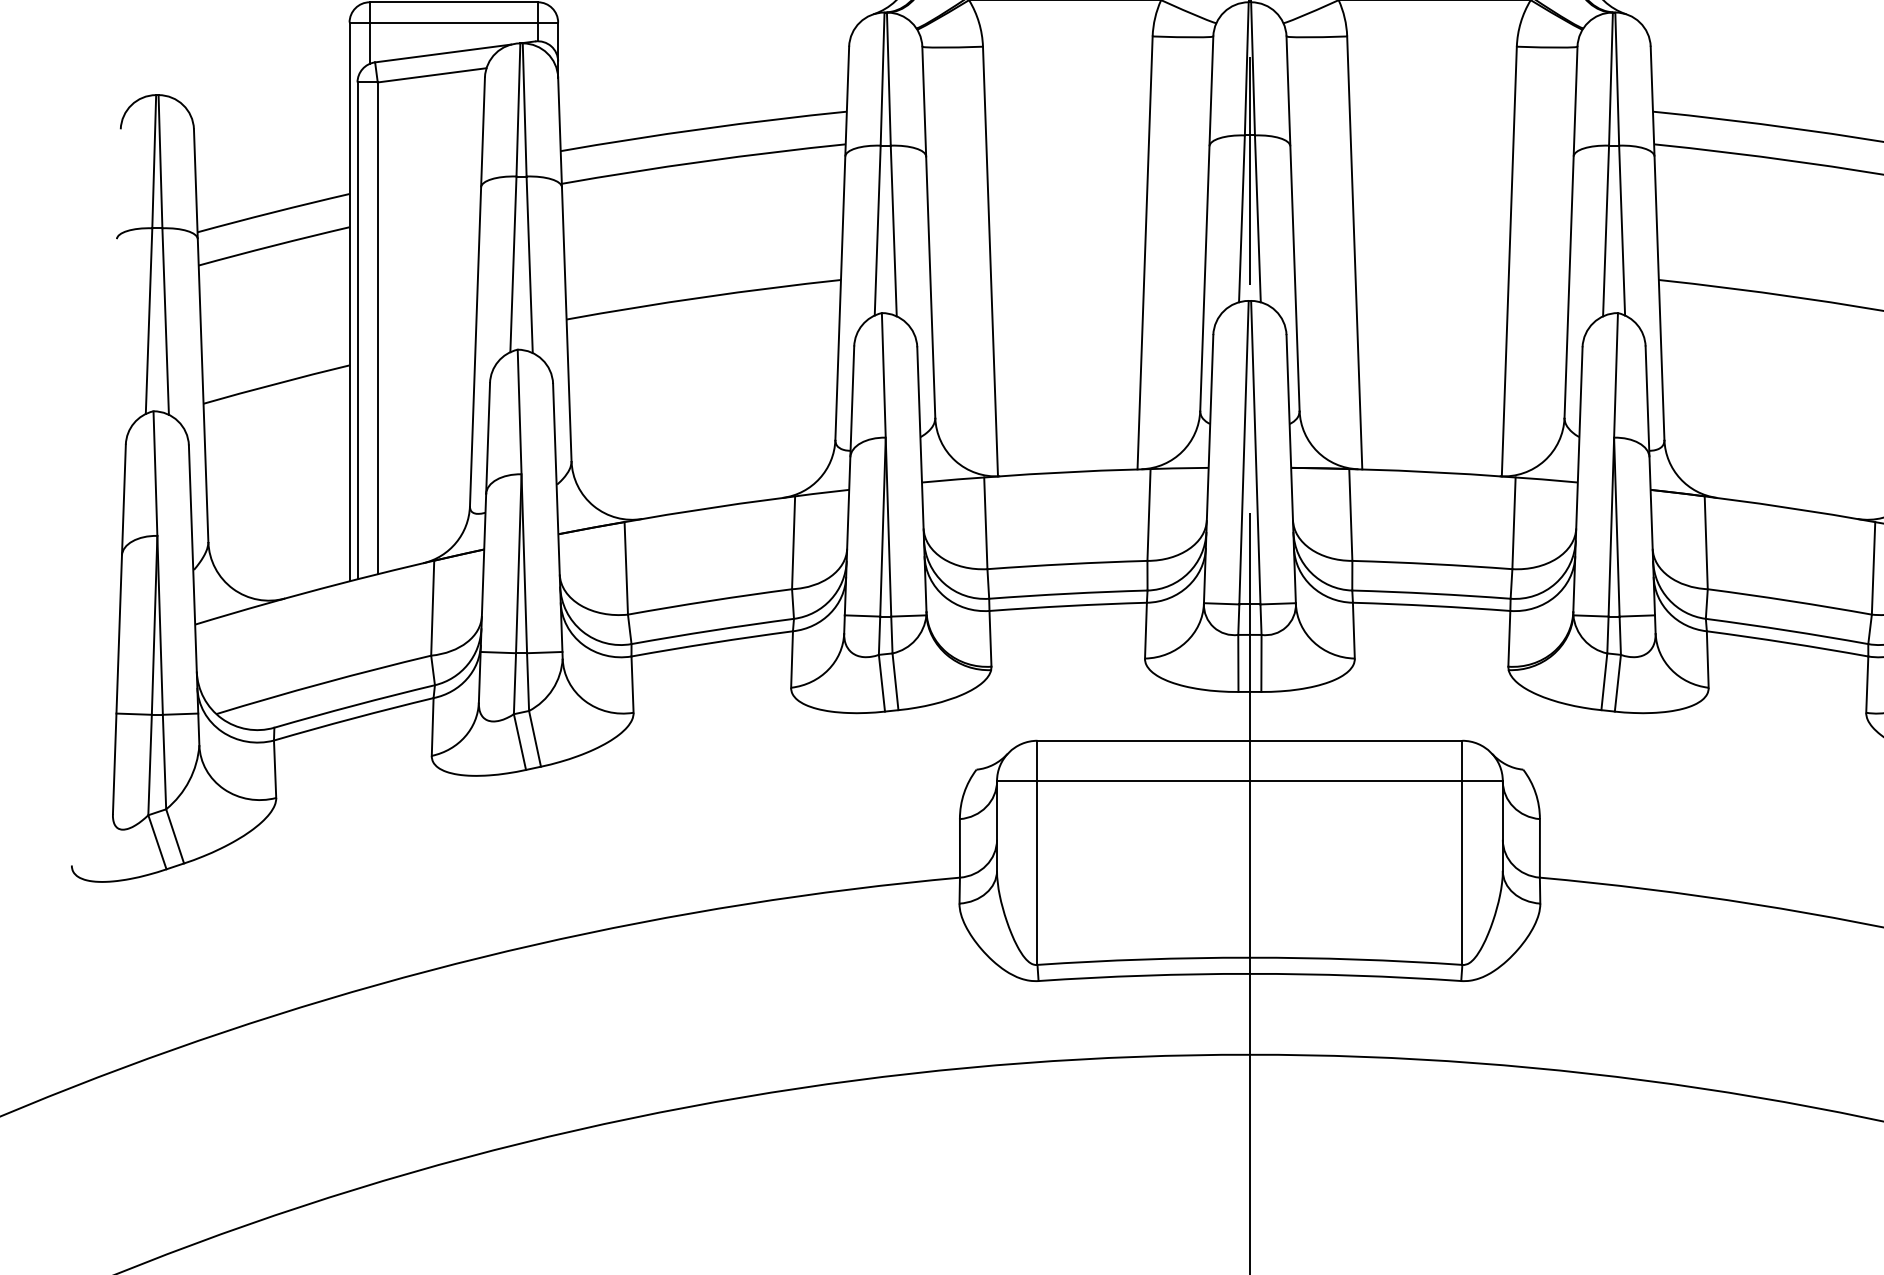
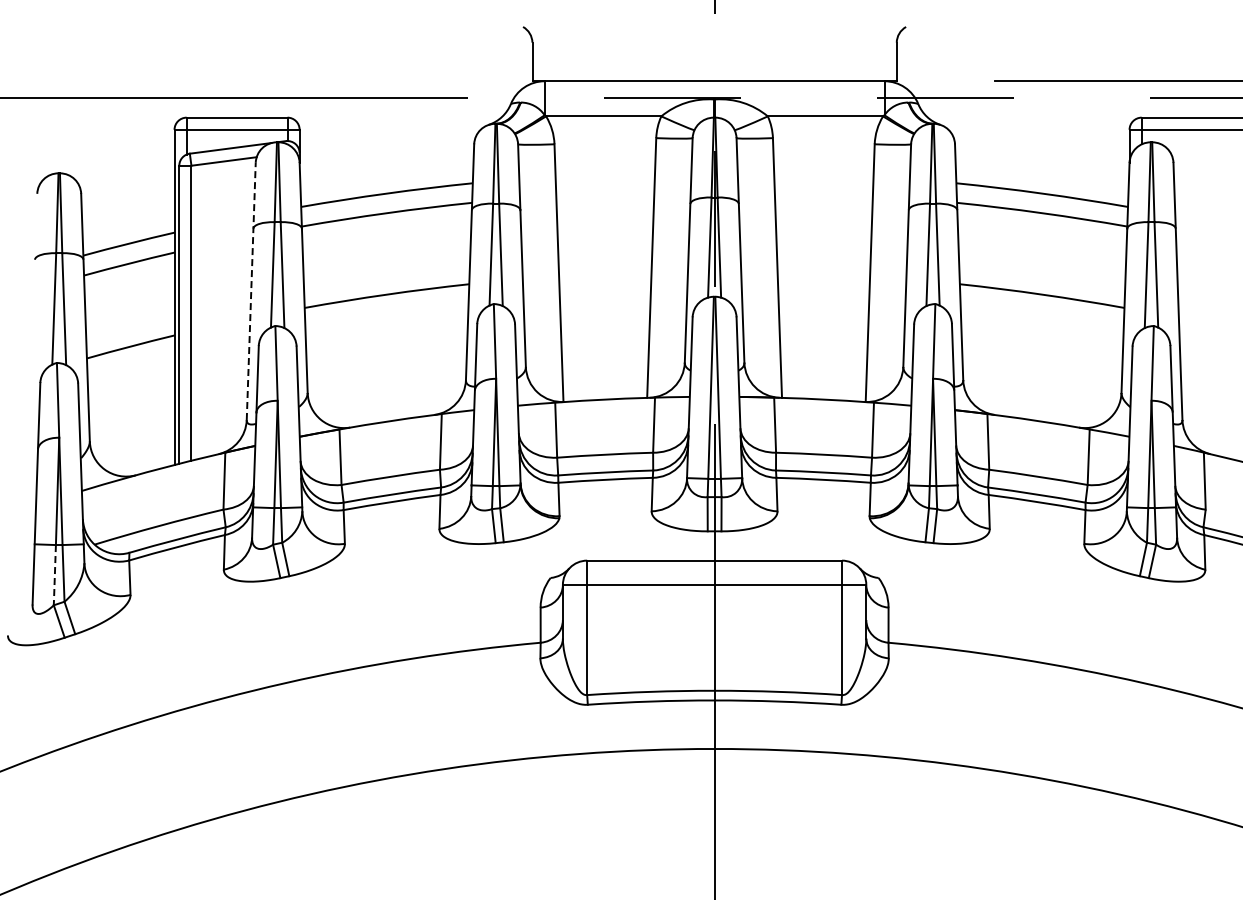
line: (477, 292) -> (251, 291), solid -> dashed
line: (149, 765) -> (54, 575), solid -> dashed

